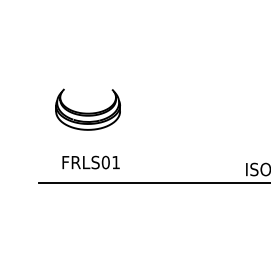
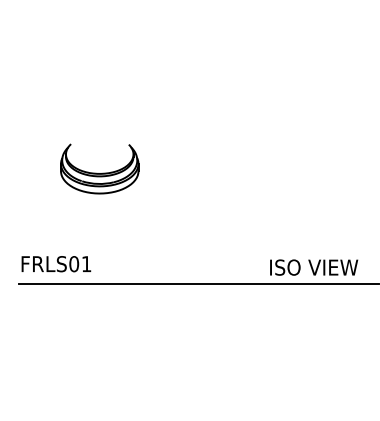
part: (87, 109) -> (99, 168), moved
text: (91, 162) -> (56, 264), moved

